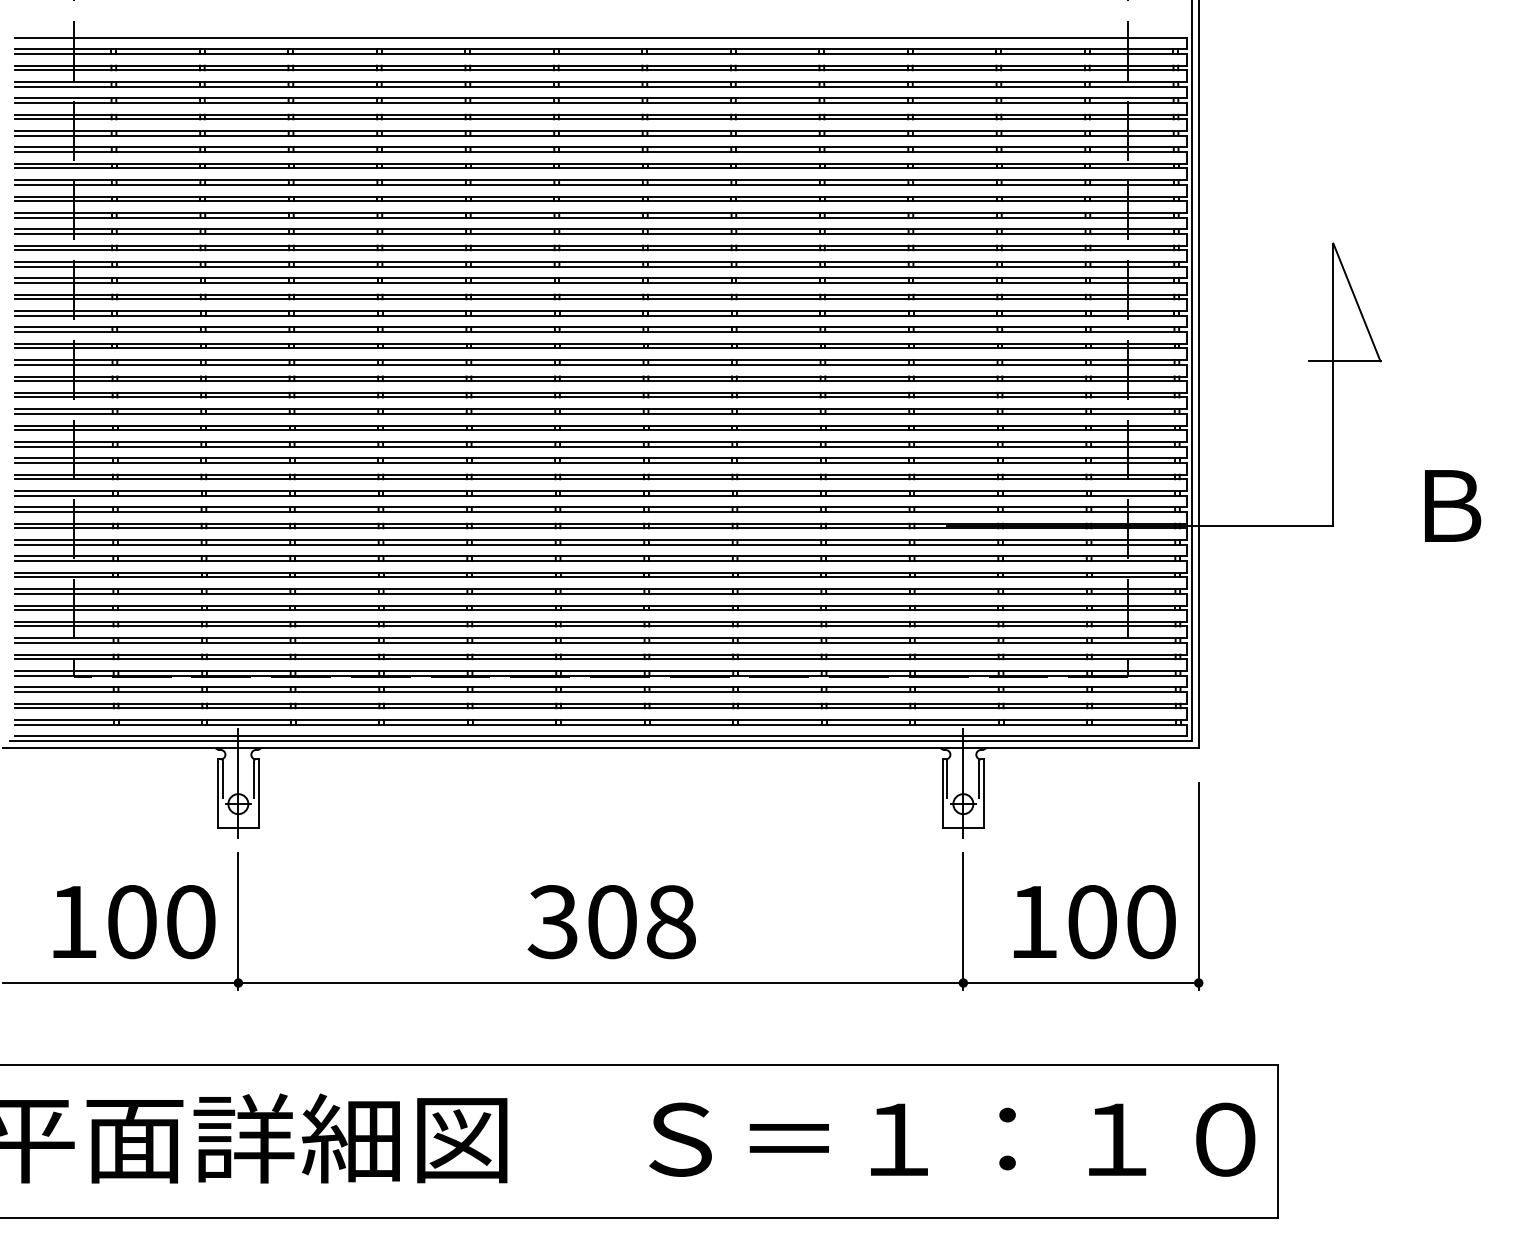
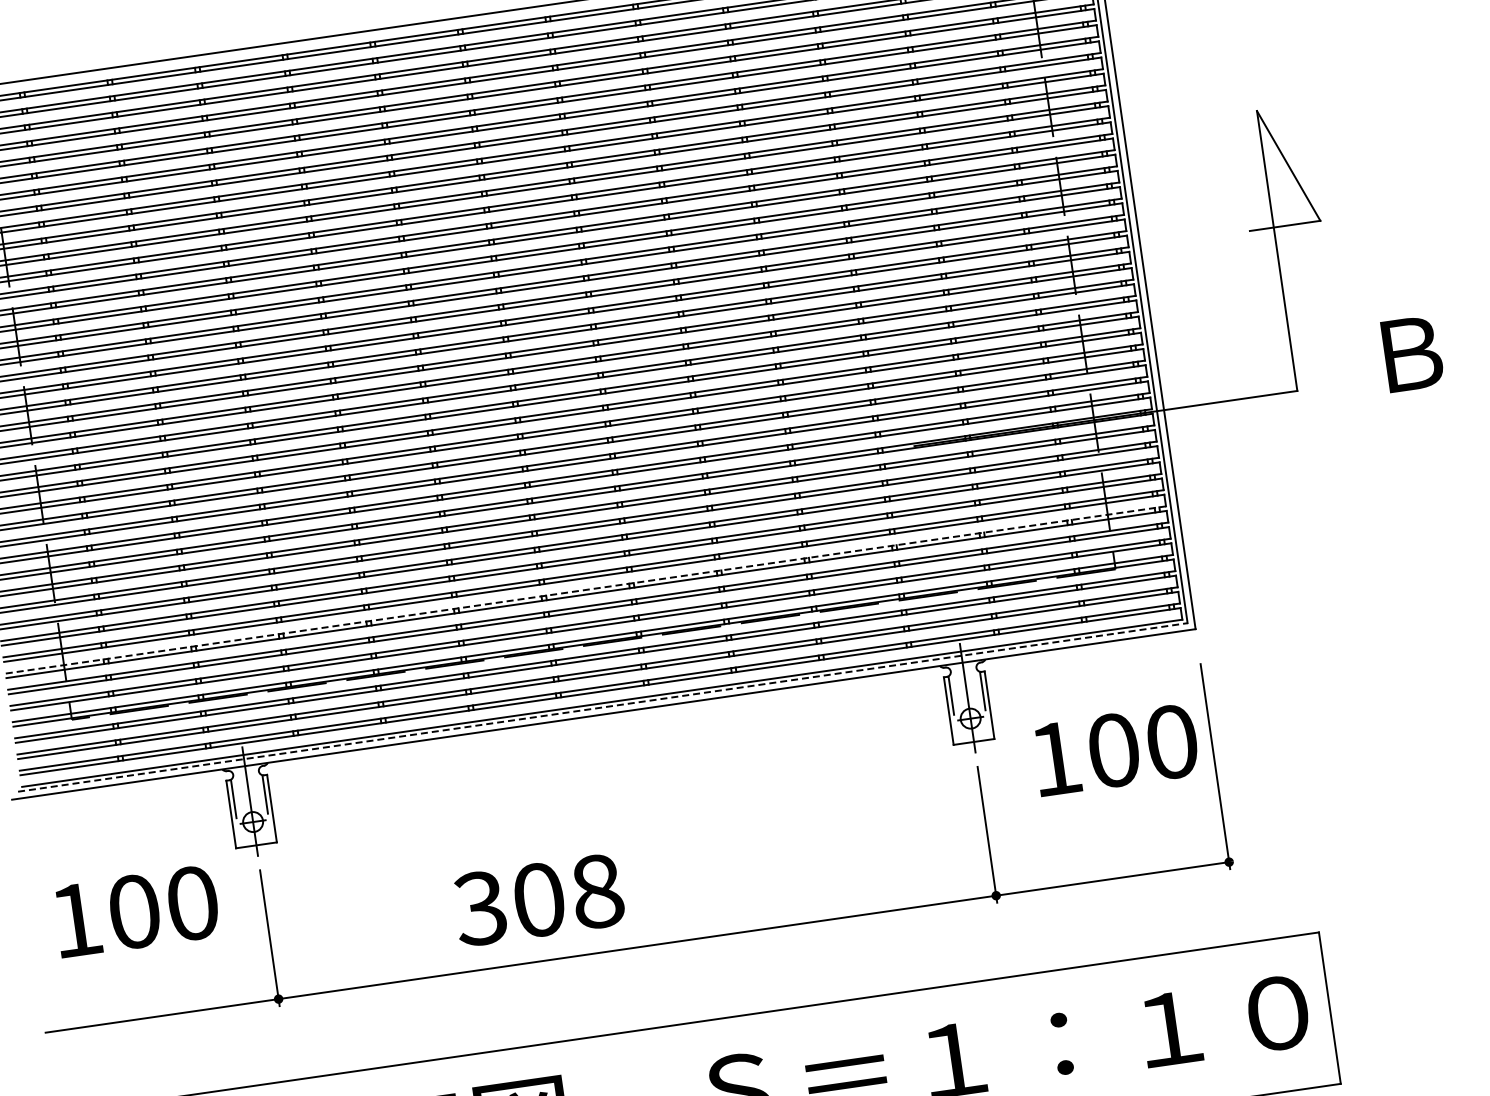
line: (601, 621) -> (586, 589), solid -> dashed
line: (600, 740) -> (602, 707), solid -> dashed
text: (134, 922) -> (136, 911), moved
text: (611, 922) -> (538, 900), moved
text: (1094, 922) -> (1115, 750), moved

